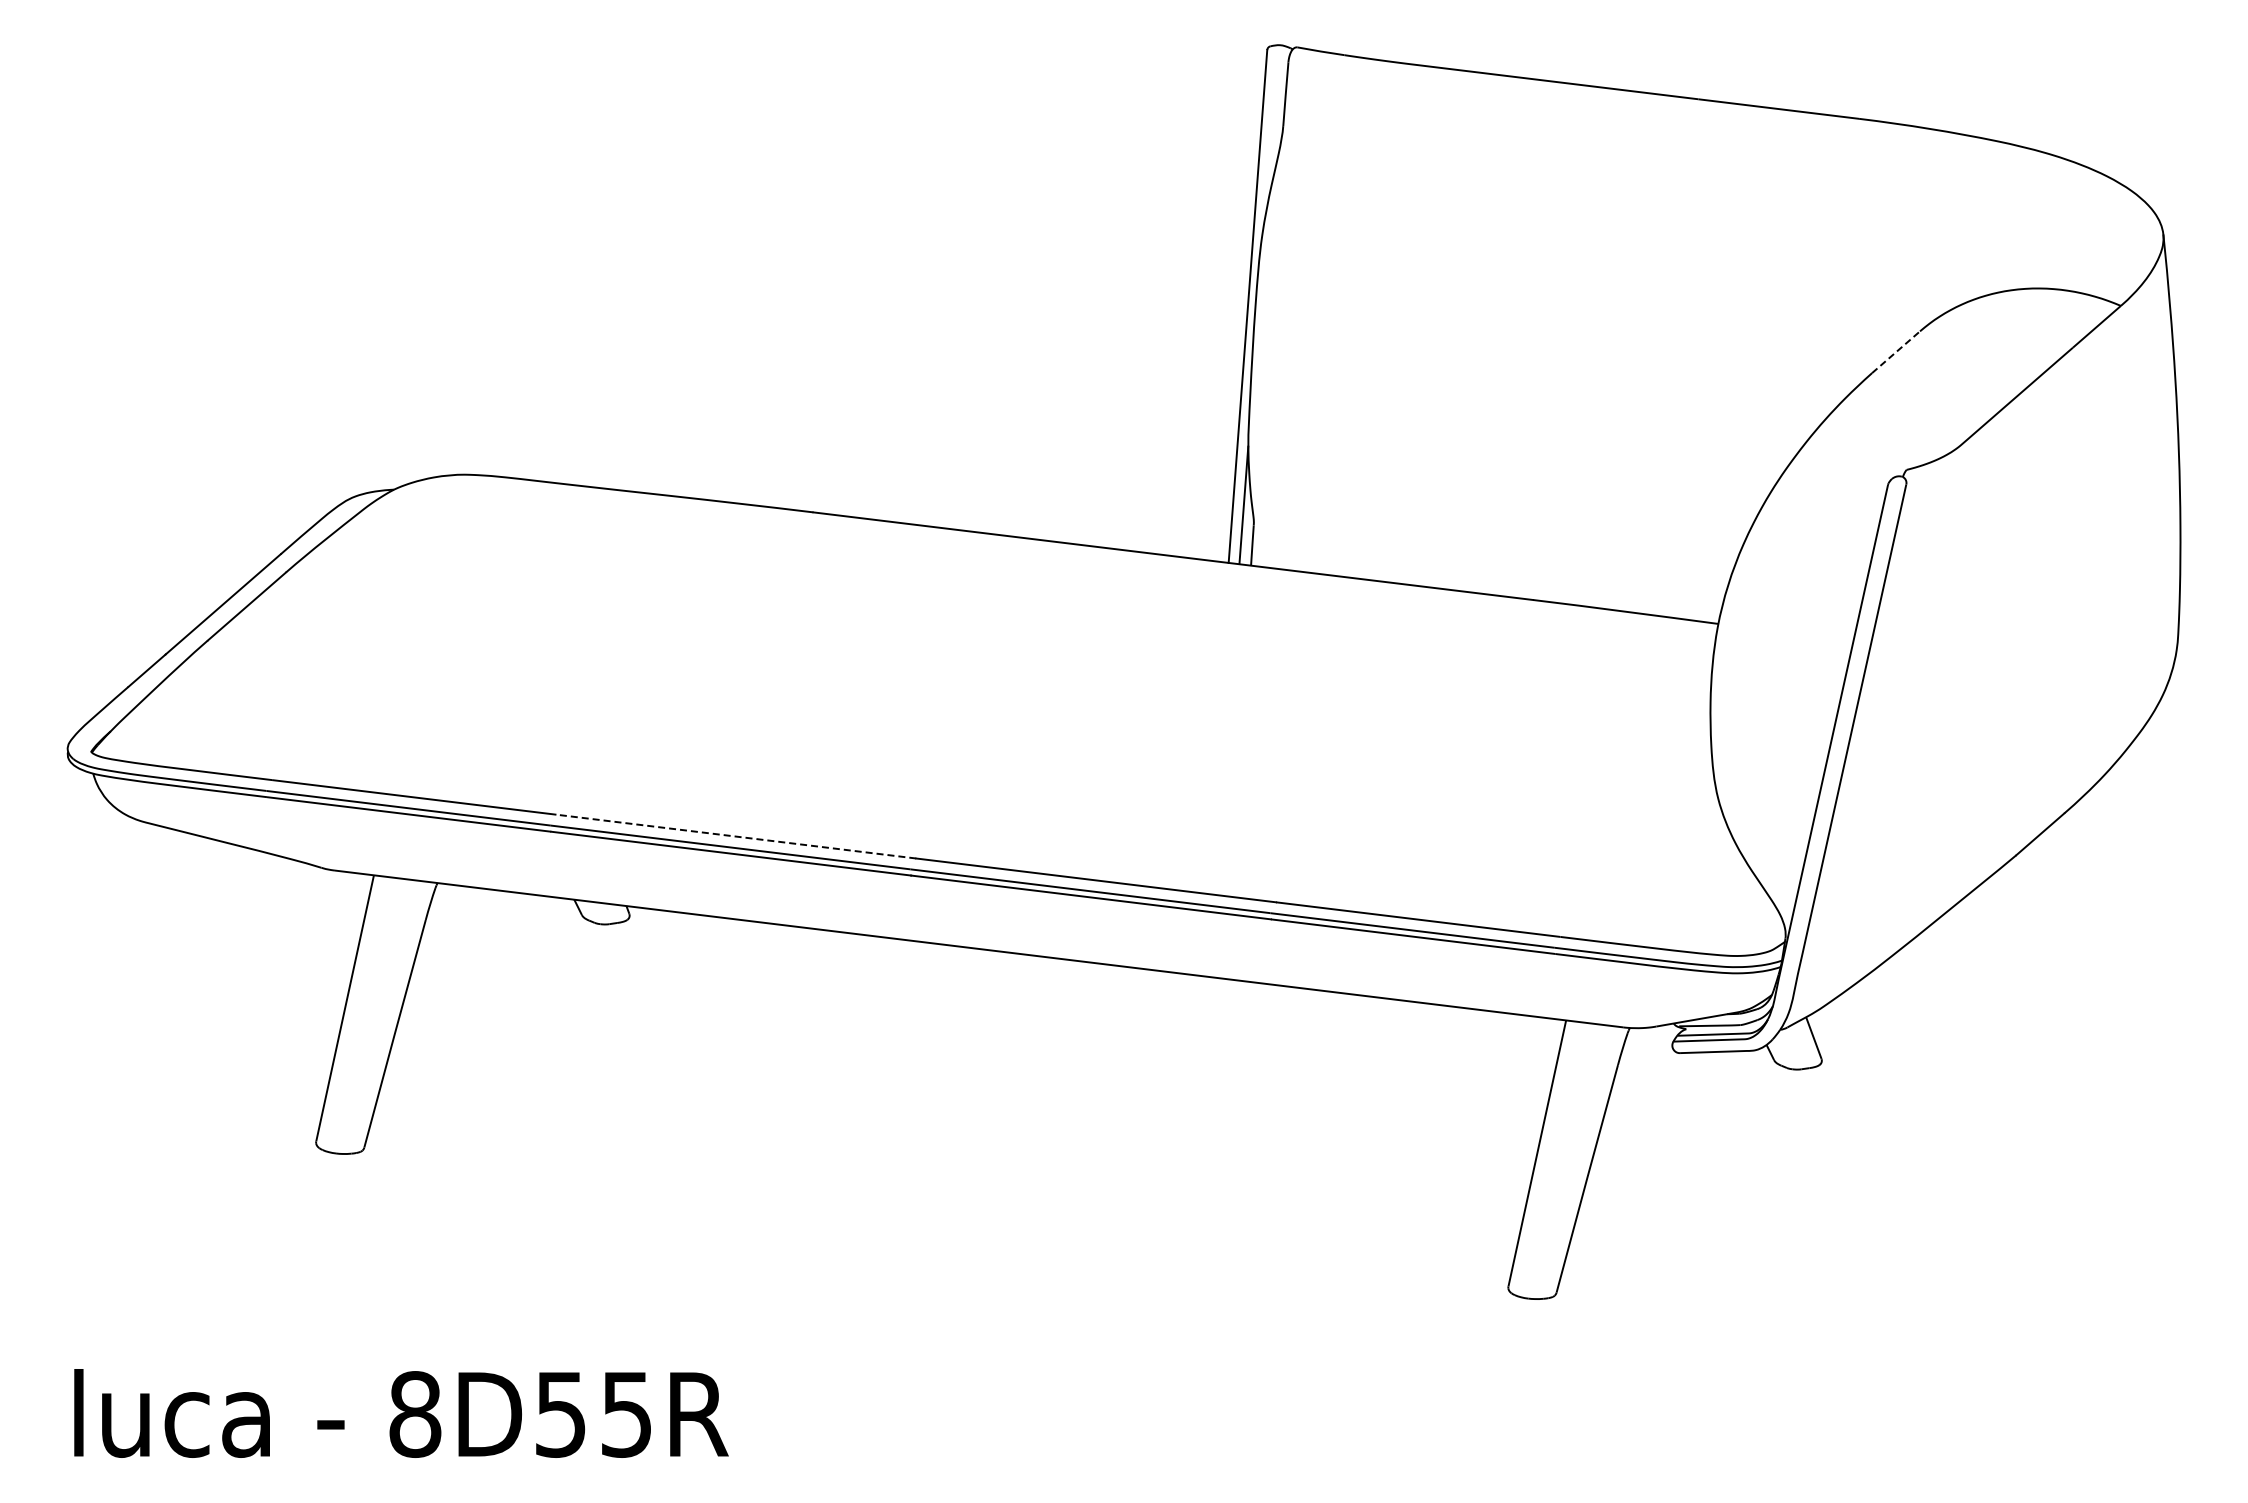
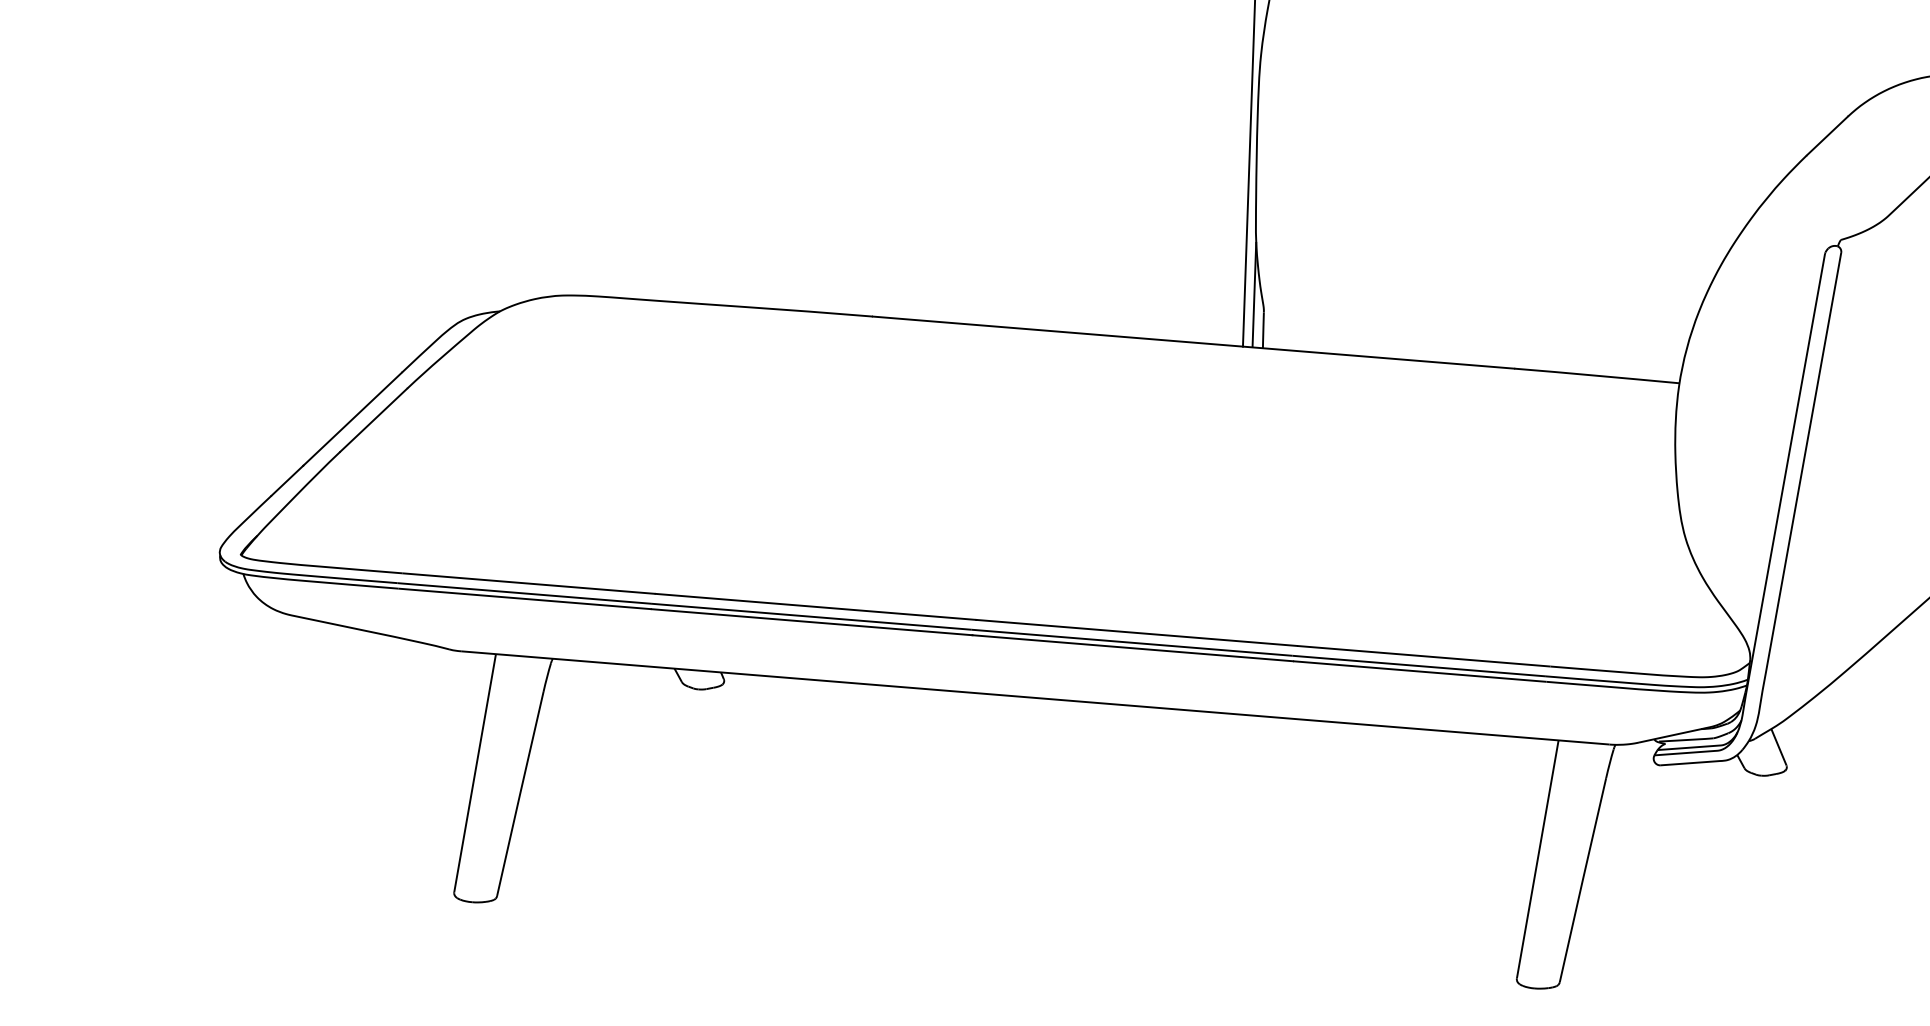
line: (1896, 352) -> (1827, 136), dashed -> solid
line: (735, 836) -> (815, 606), dashed -> solid

